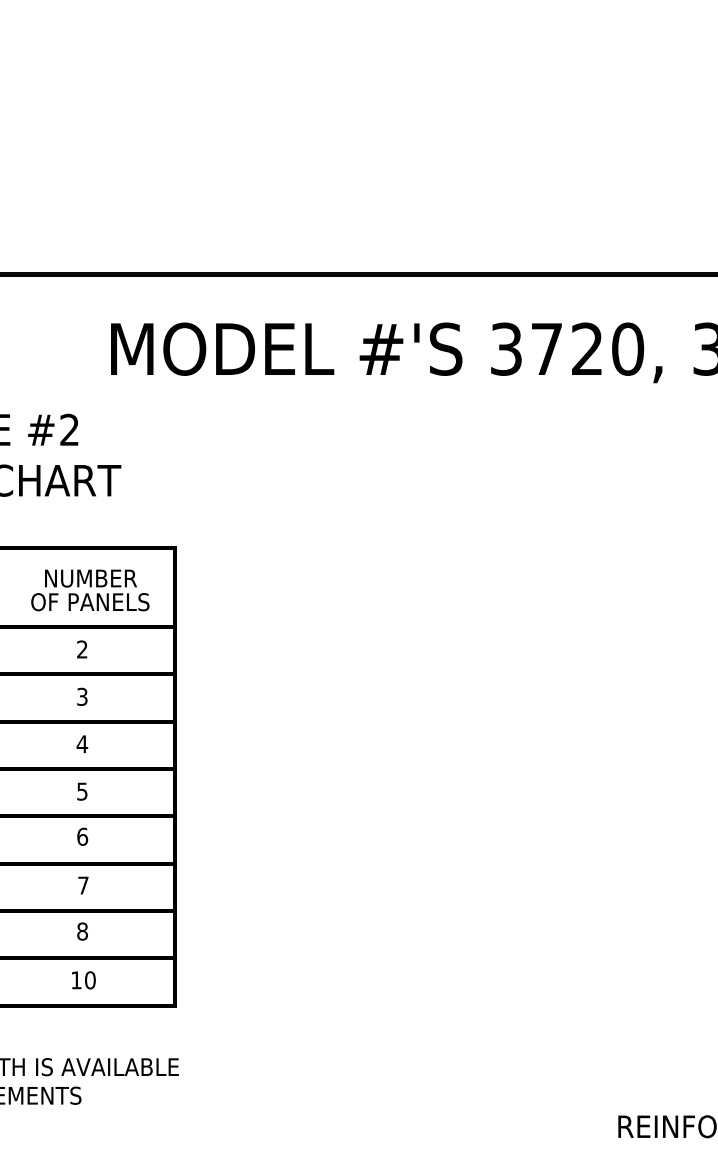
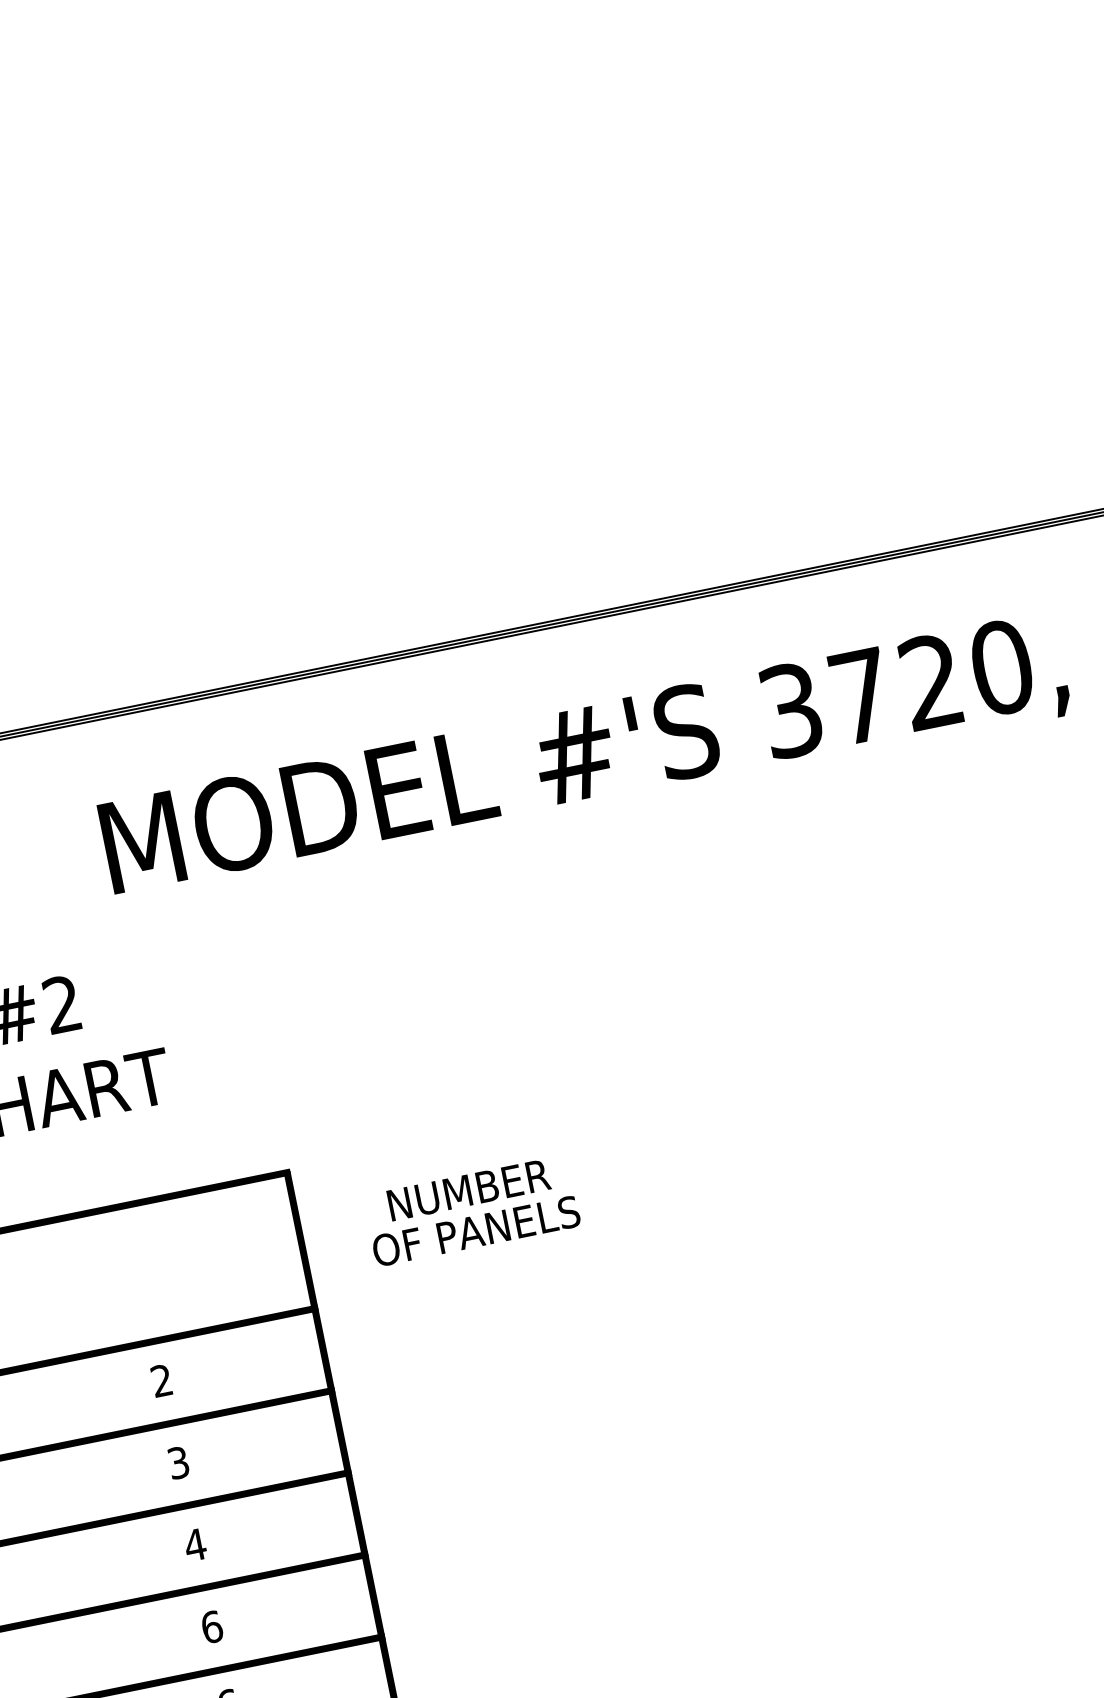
text: (90, 590) -> (472, 1211), moved
text: (82, 791) -> (212, 1626), 5 -> 6

